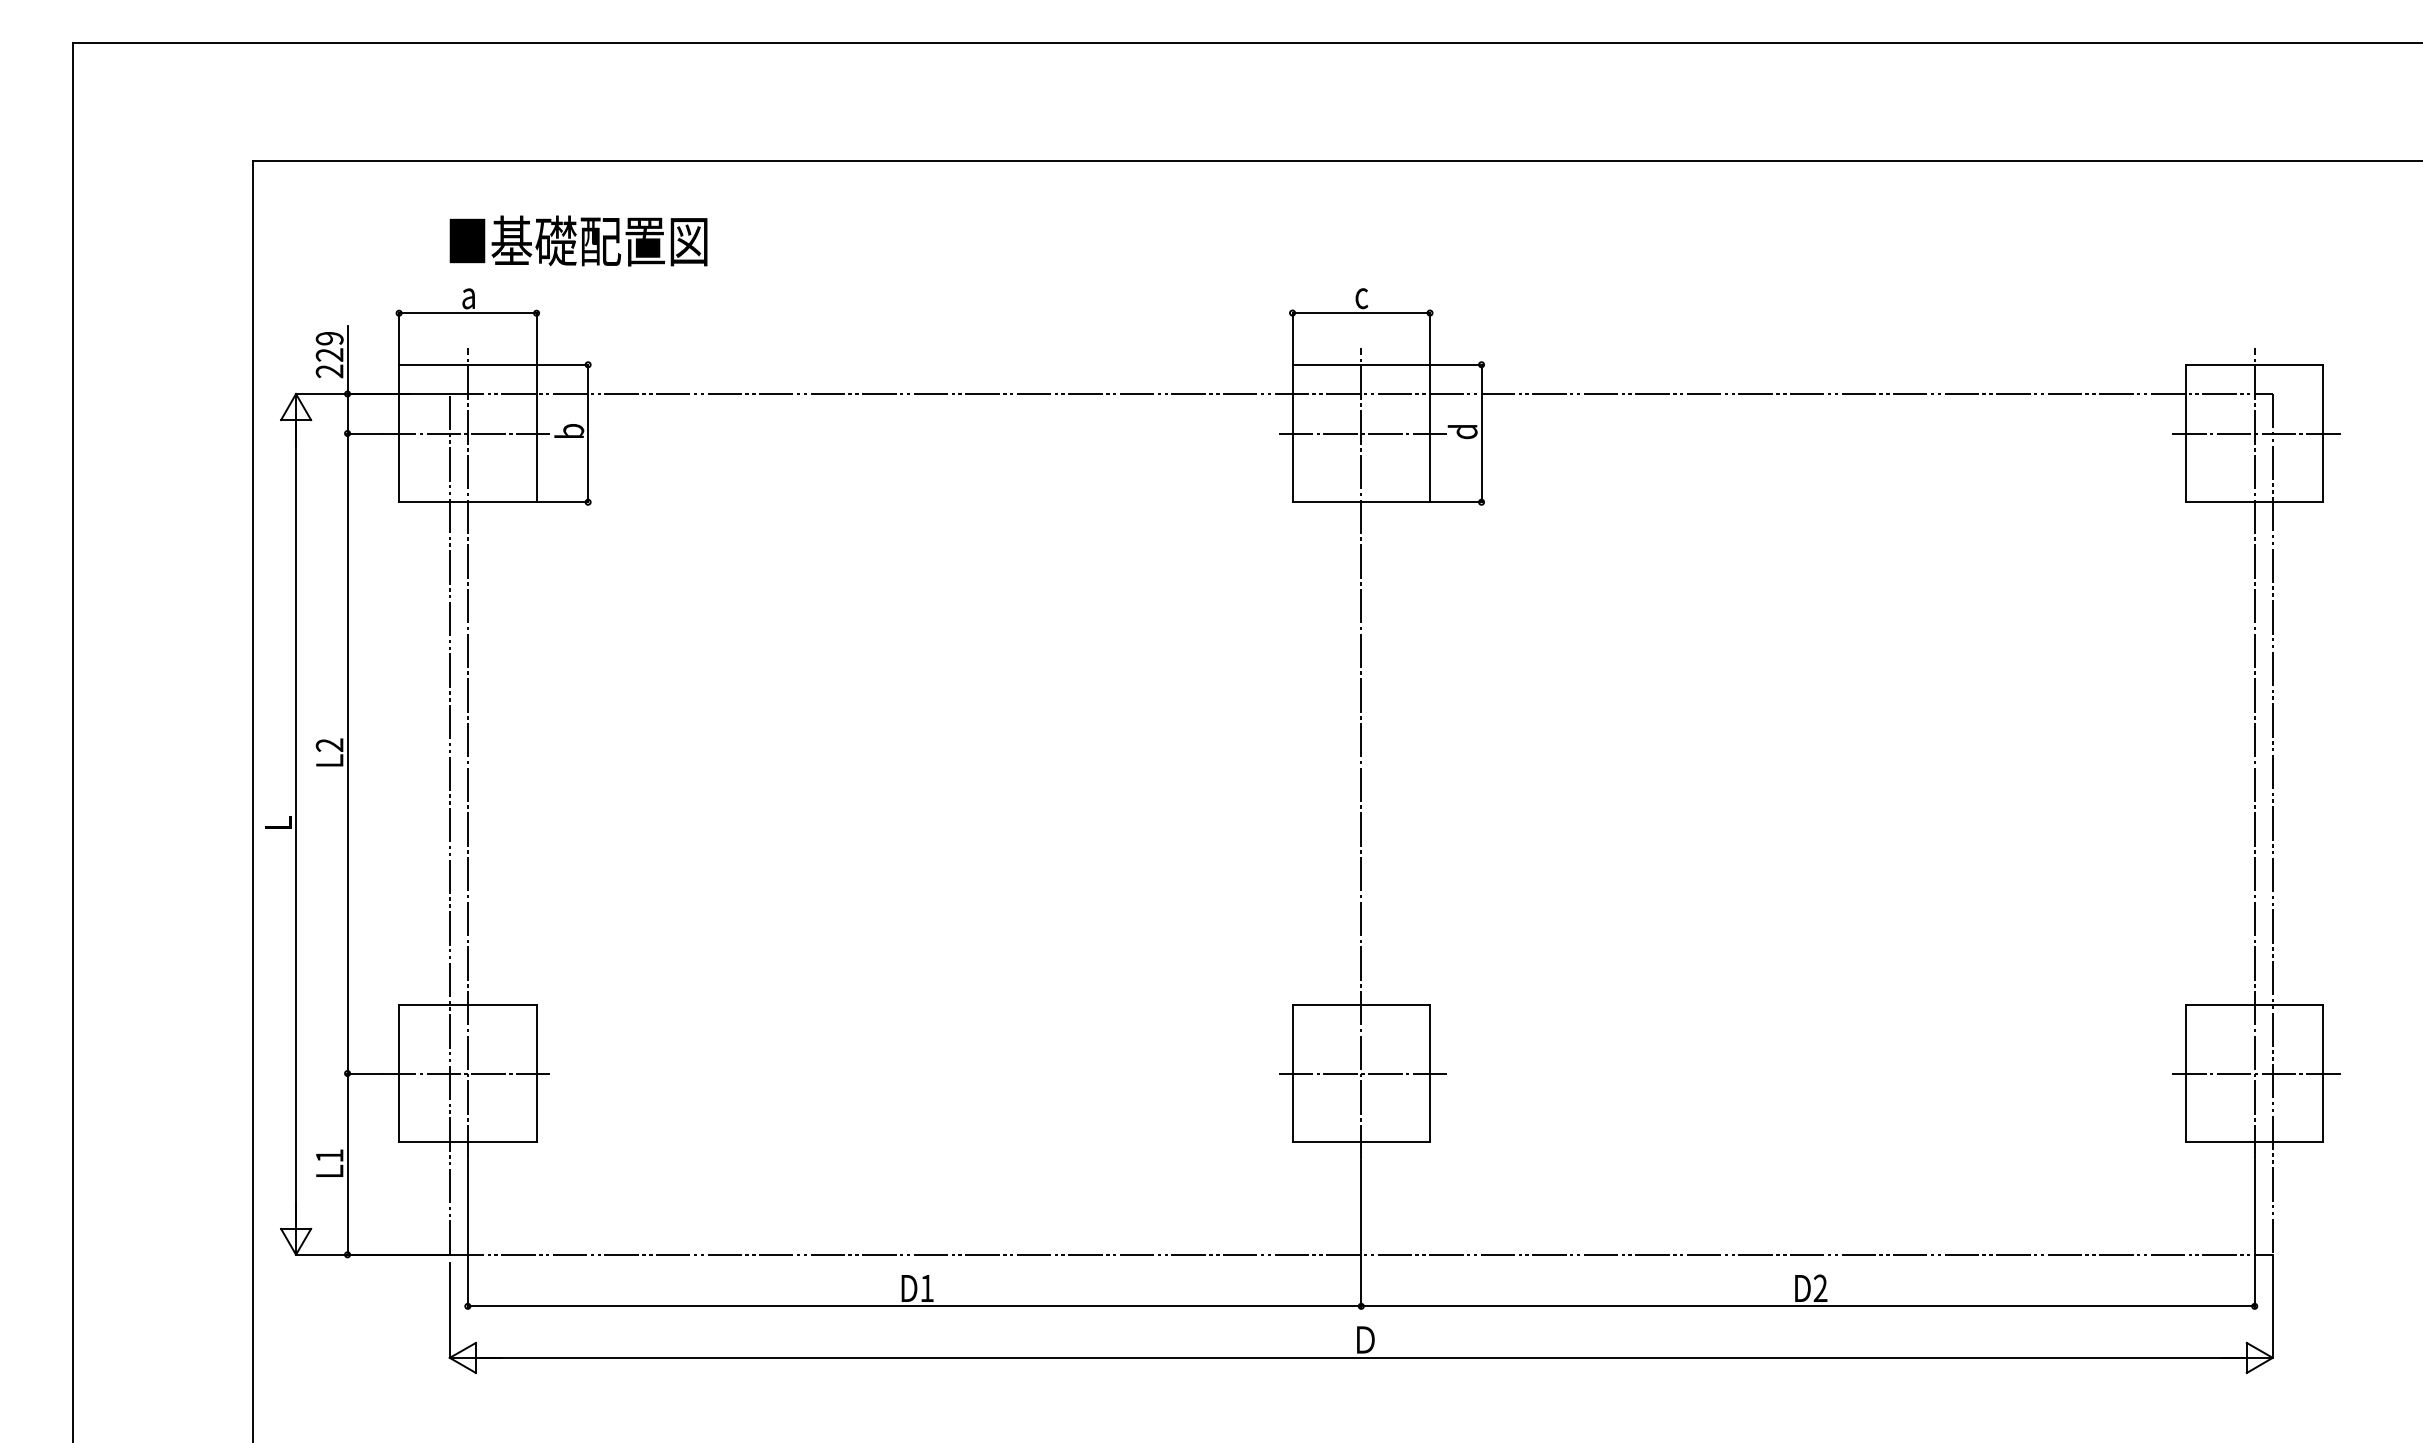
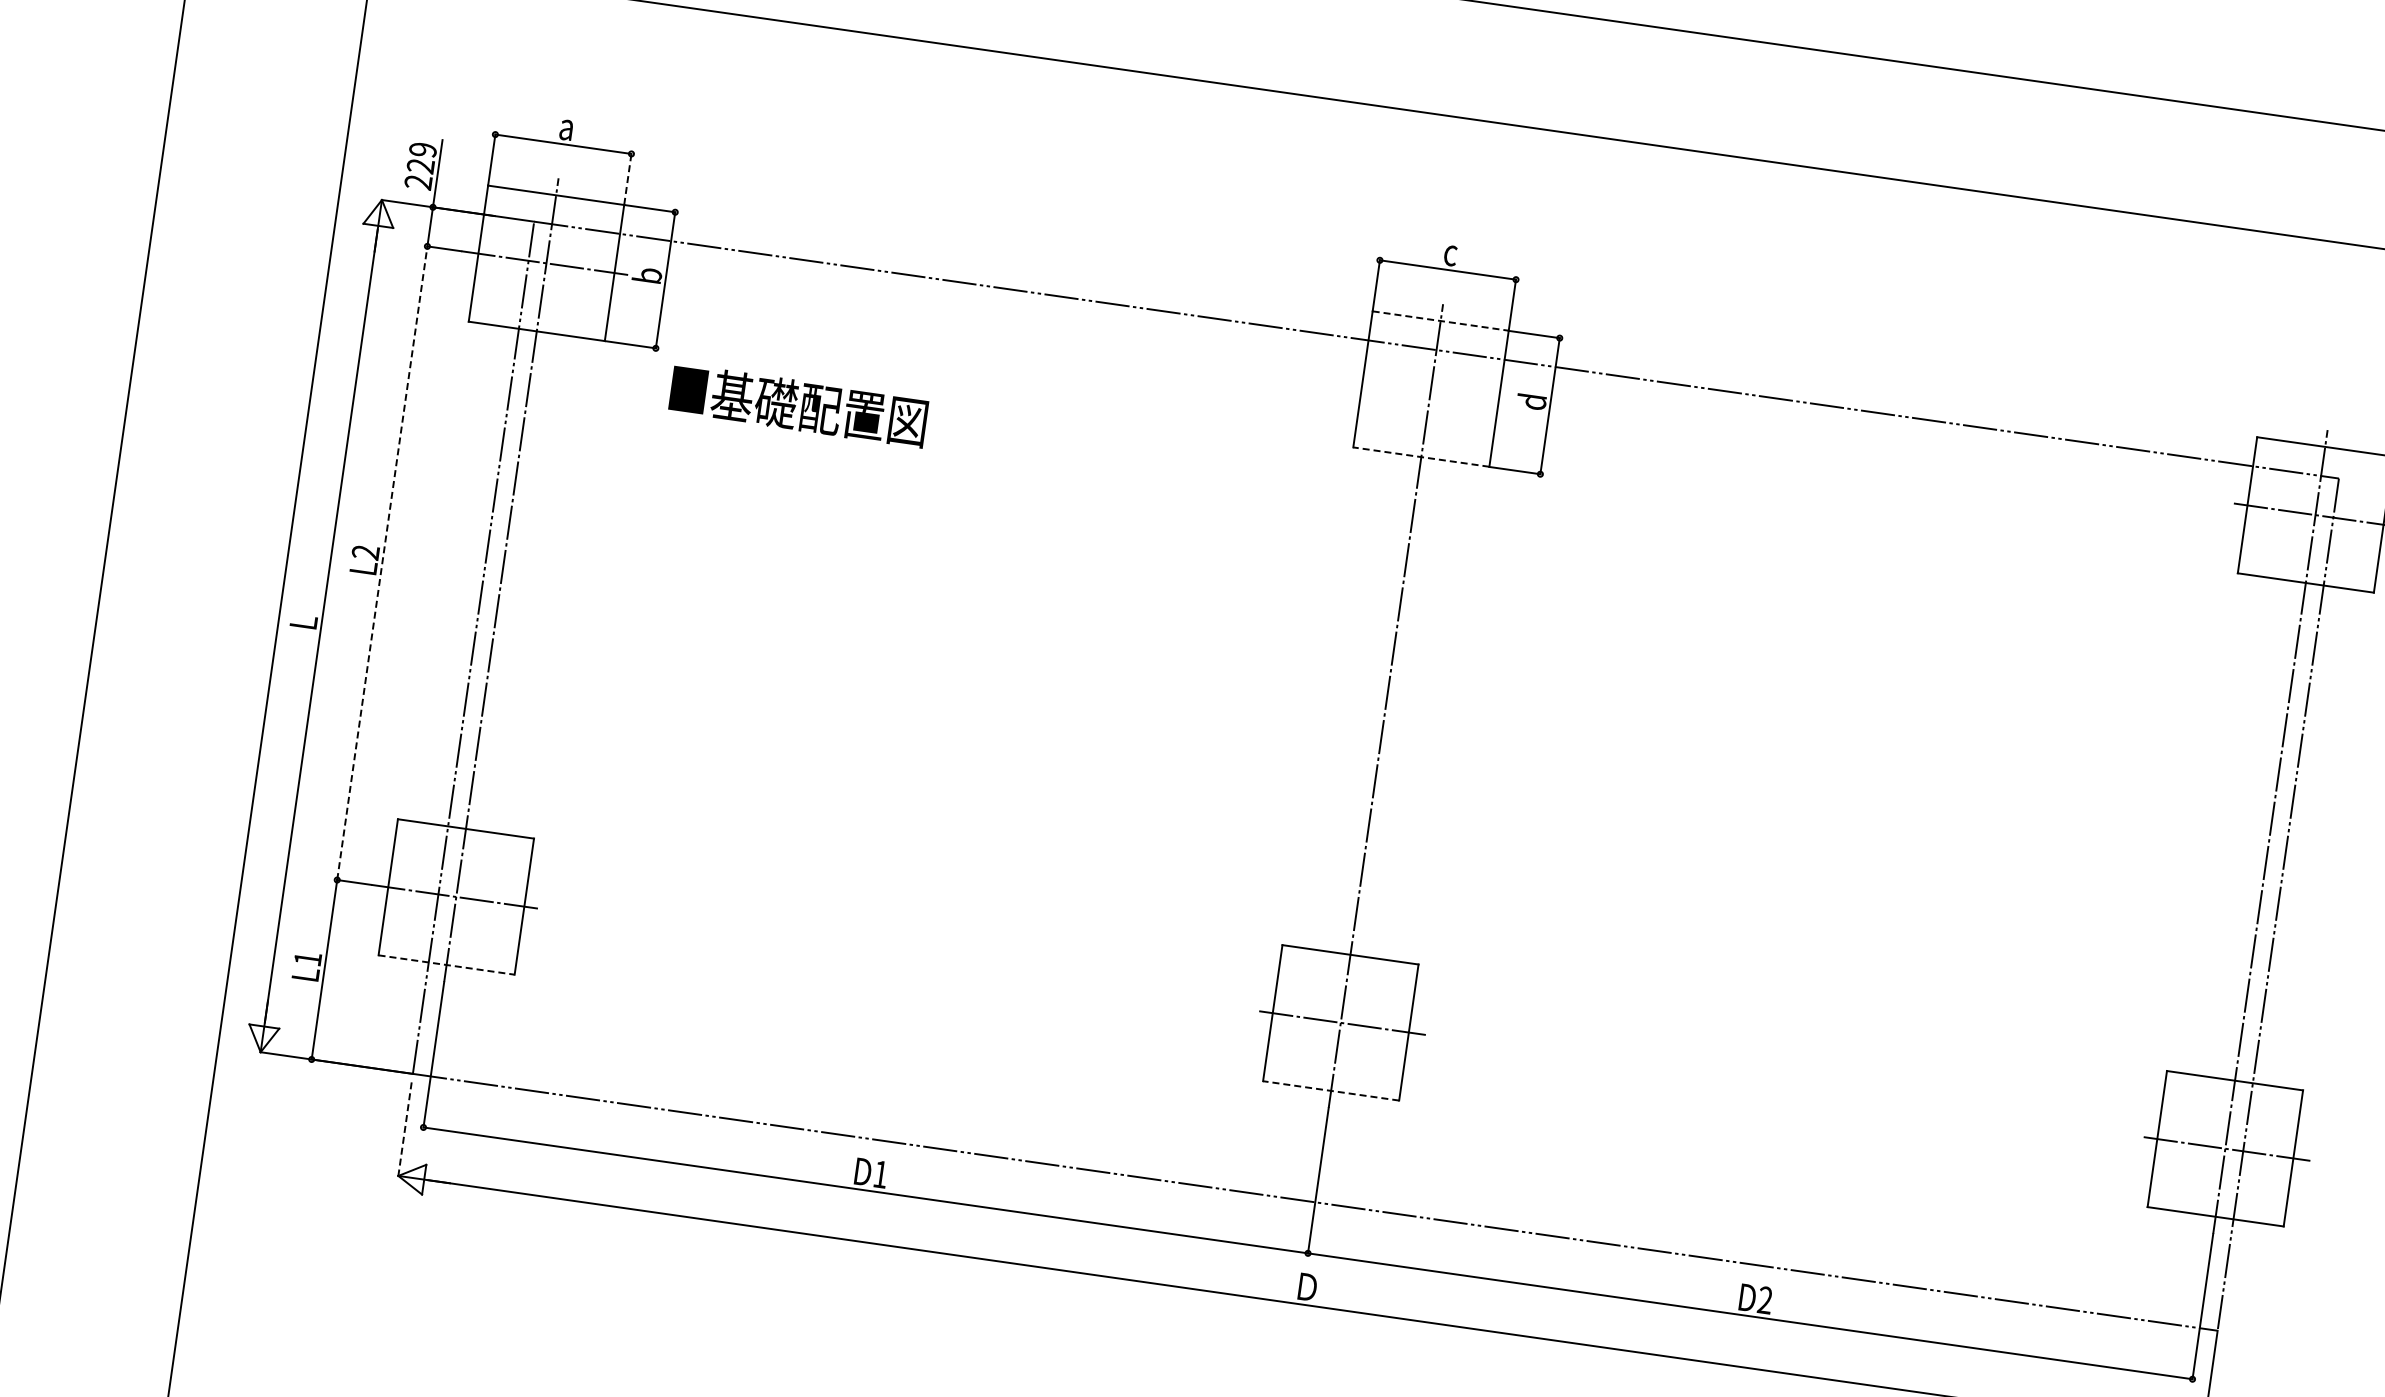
text: (578, 240) -> (798, 405), moved
line: (536, 338) -> (627, 178), solid -> dashed
line: (1361, 364) -> (1440, 320), solid -> dashed
line: (1361, 433) -> (1431, 389), removed
line: (1361, 502) -> (1421, 457), solid -> dashed
line: (347, 753) -> (382, 563), solid -> dashed
line: (467, 1142) -> (446, 965), solid -> dashed
line: (1361, 1142) -> (1331, 1091), solid -> dashed
line: (449, 1311) -> (404, 1129), solid -> dashed

